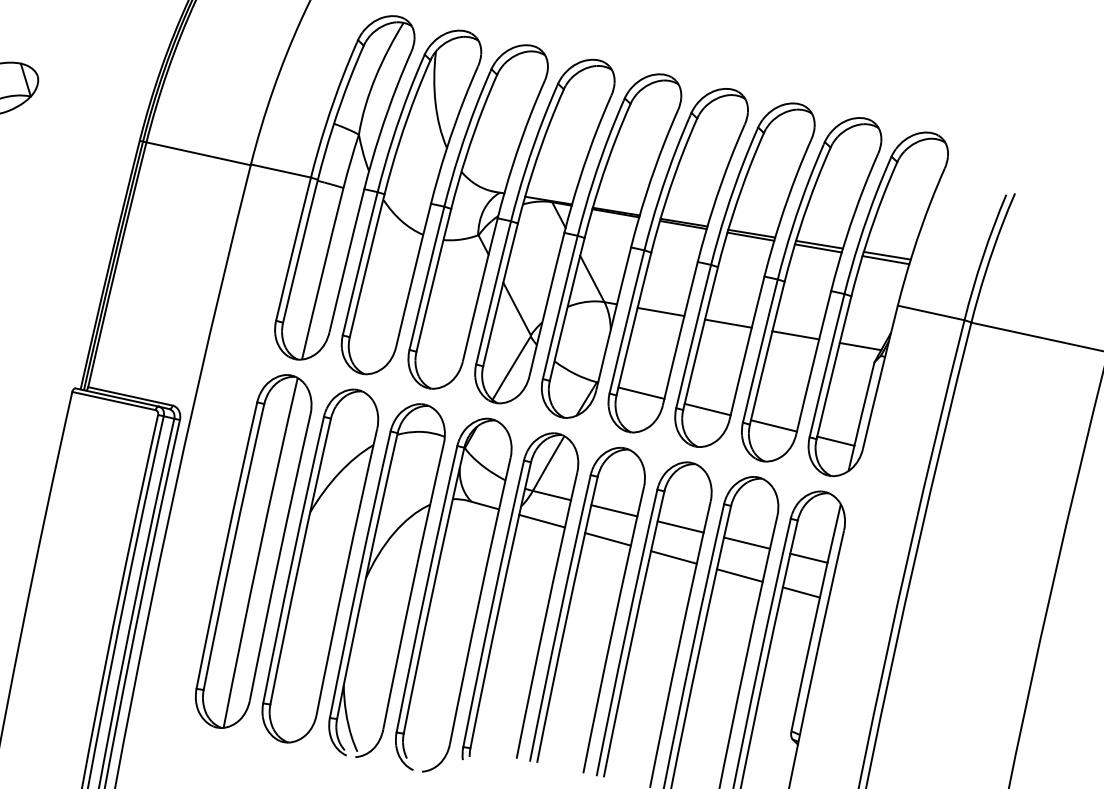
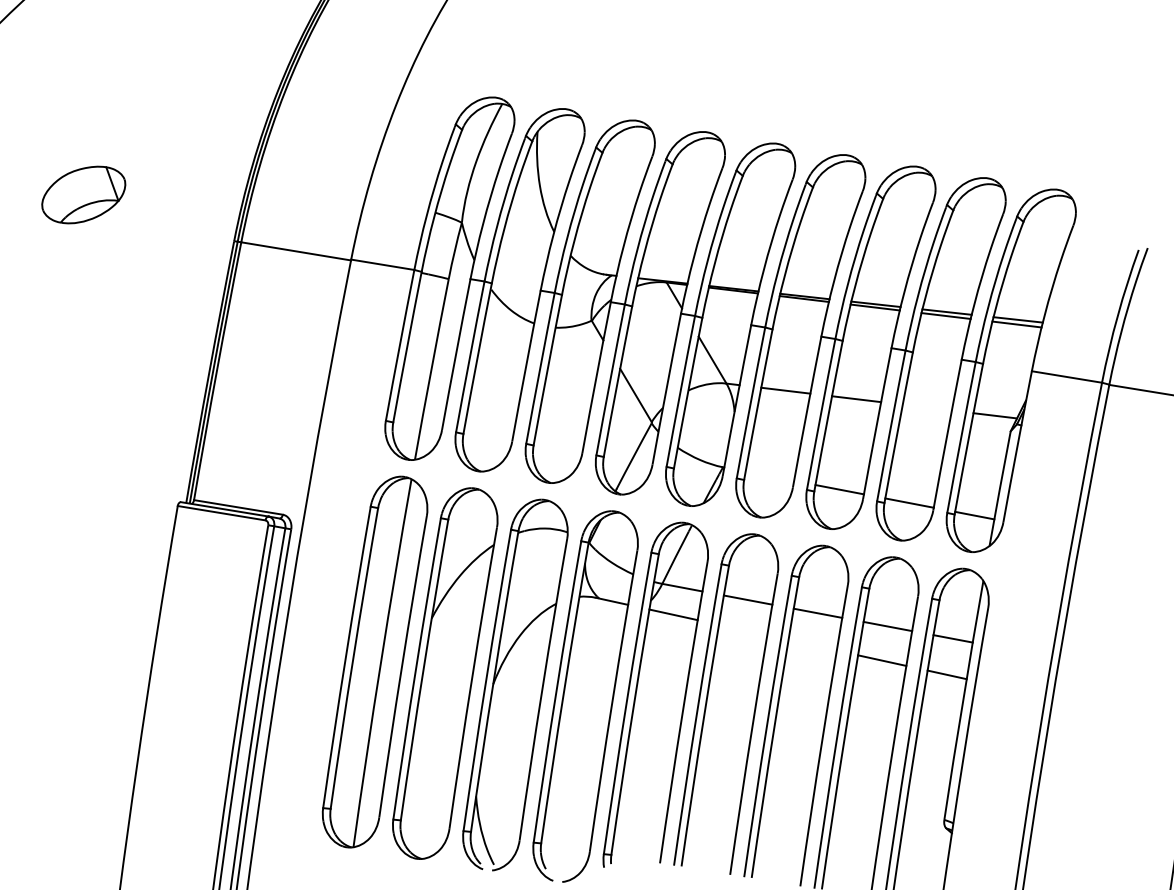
line: (795, 335) -> (926, 407), removed
line: (641, 392) -> (769, 475), removed
line: (607, 538) -> (742, 629), removed
line: (673, 557) -> (812, 645), removed

